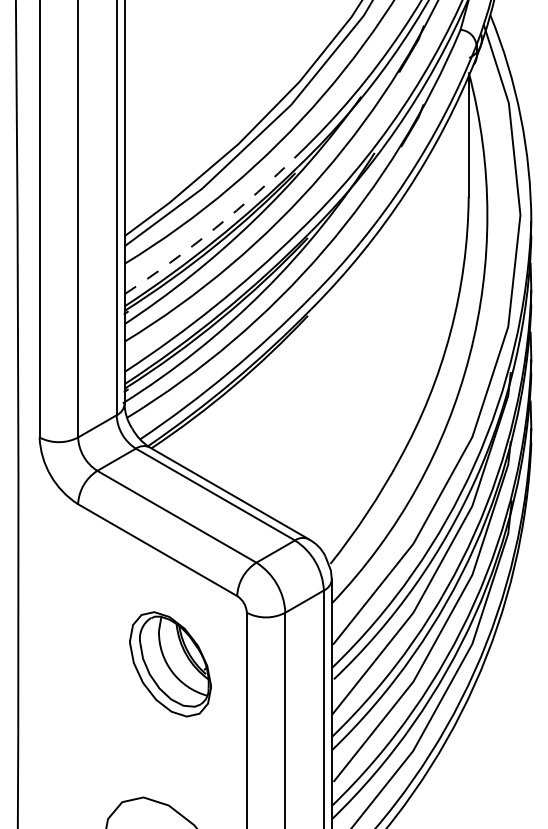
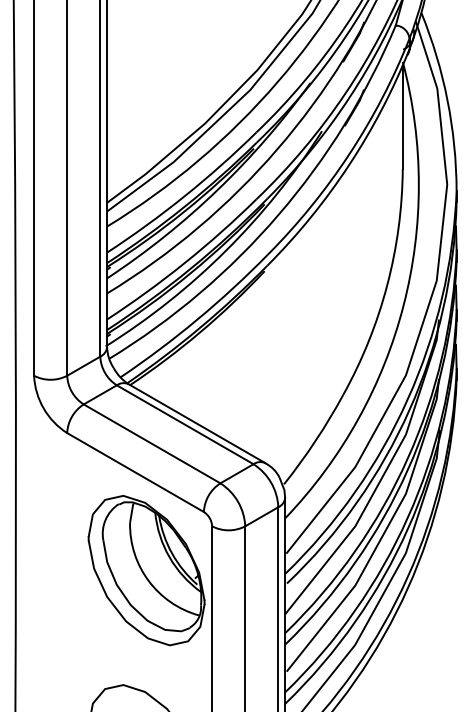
arc: (215, 228) -> (185, 196), dashed -> solid
part: (170, 664) -> (146, 570), size x1.67

